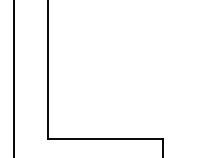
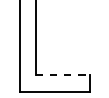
line: (106, 139) -> (63, 75), solid -> dashed

